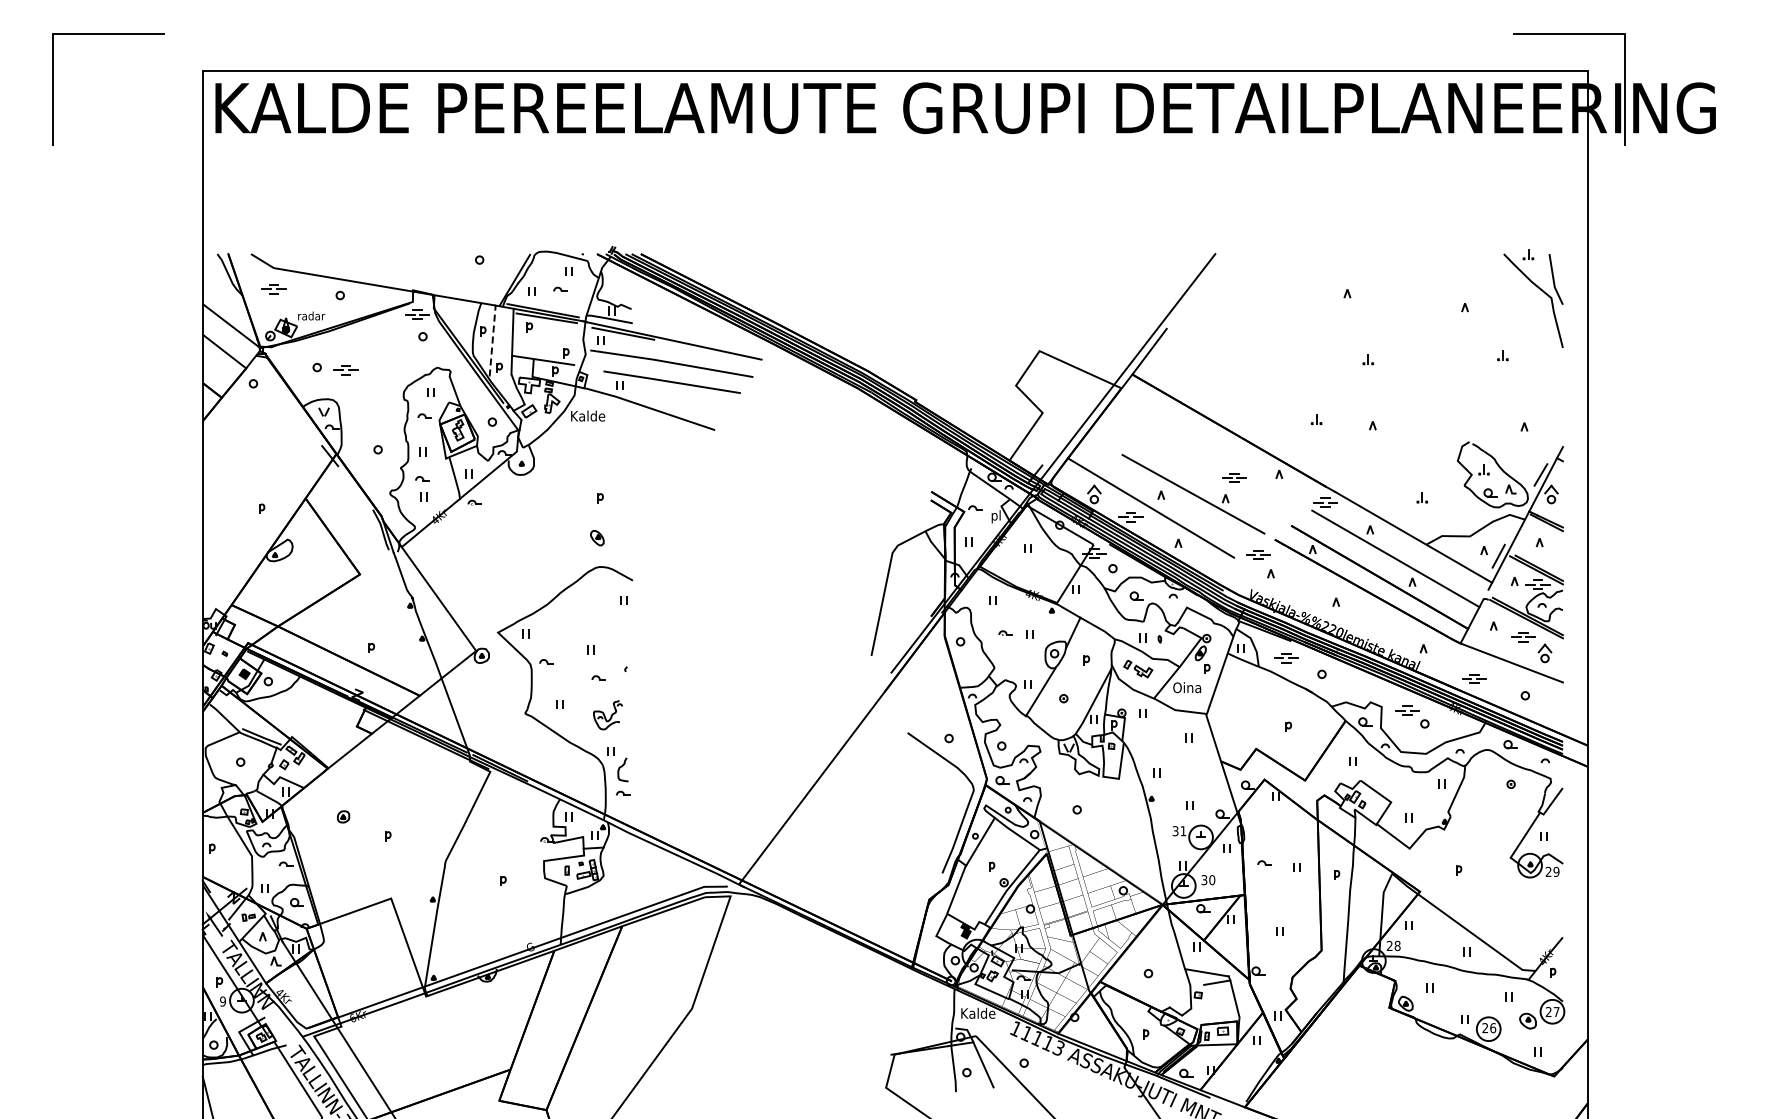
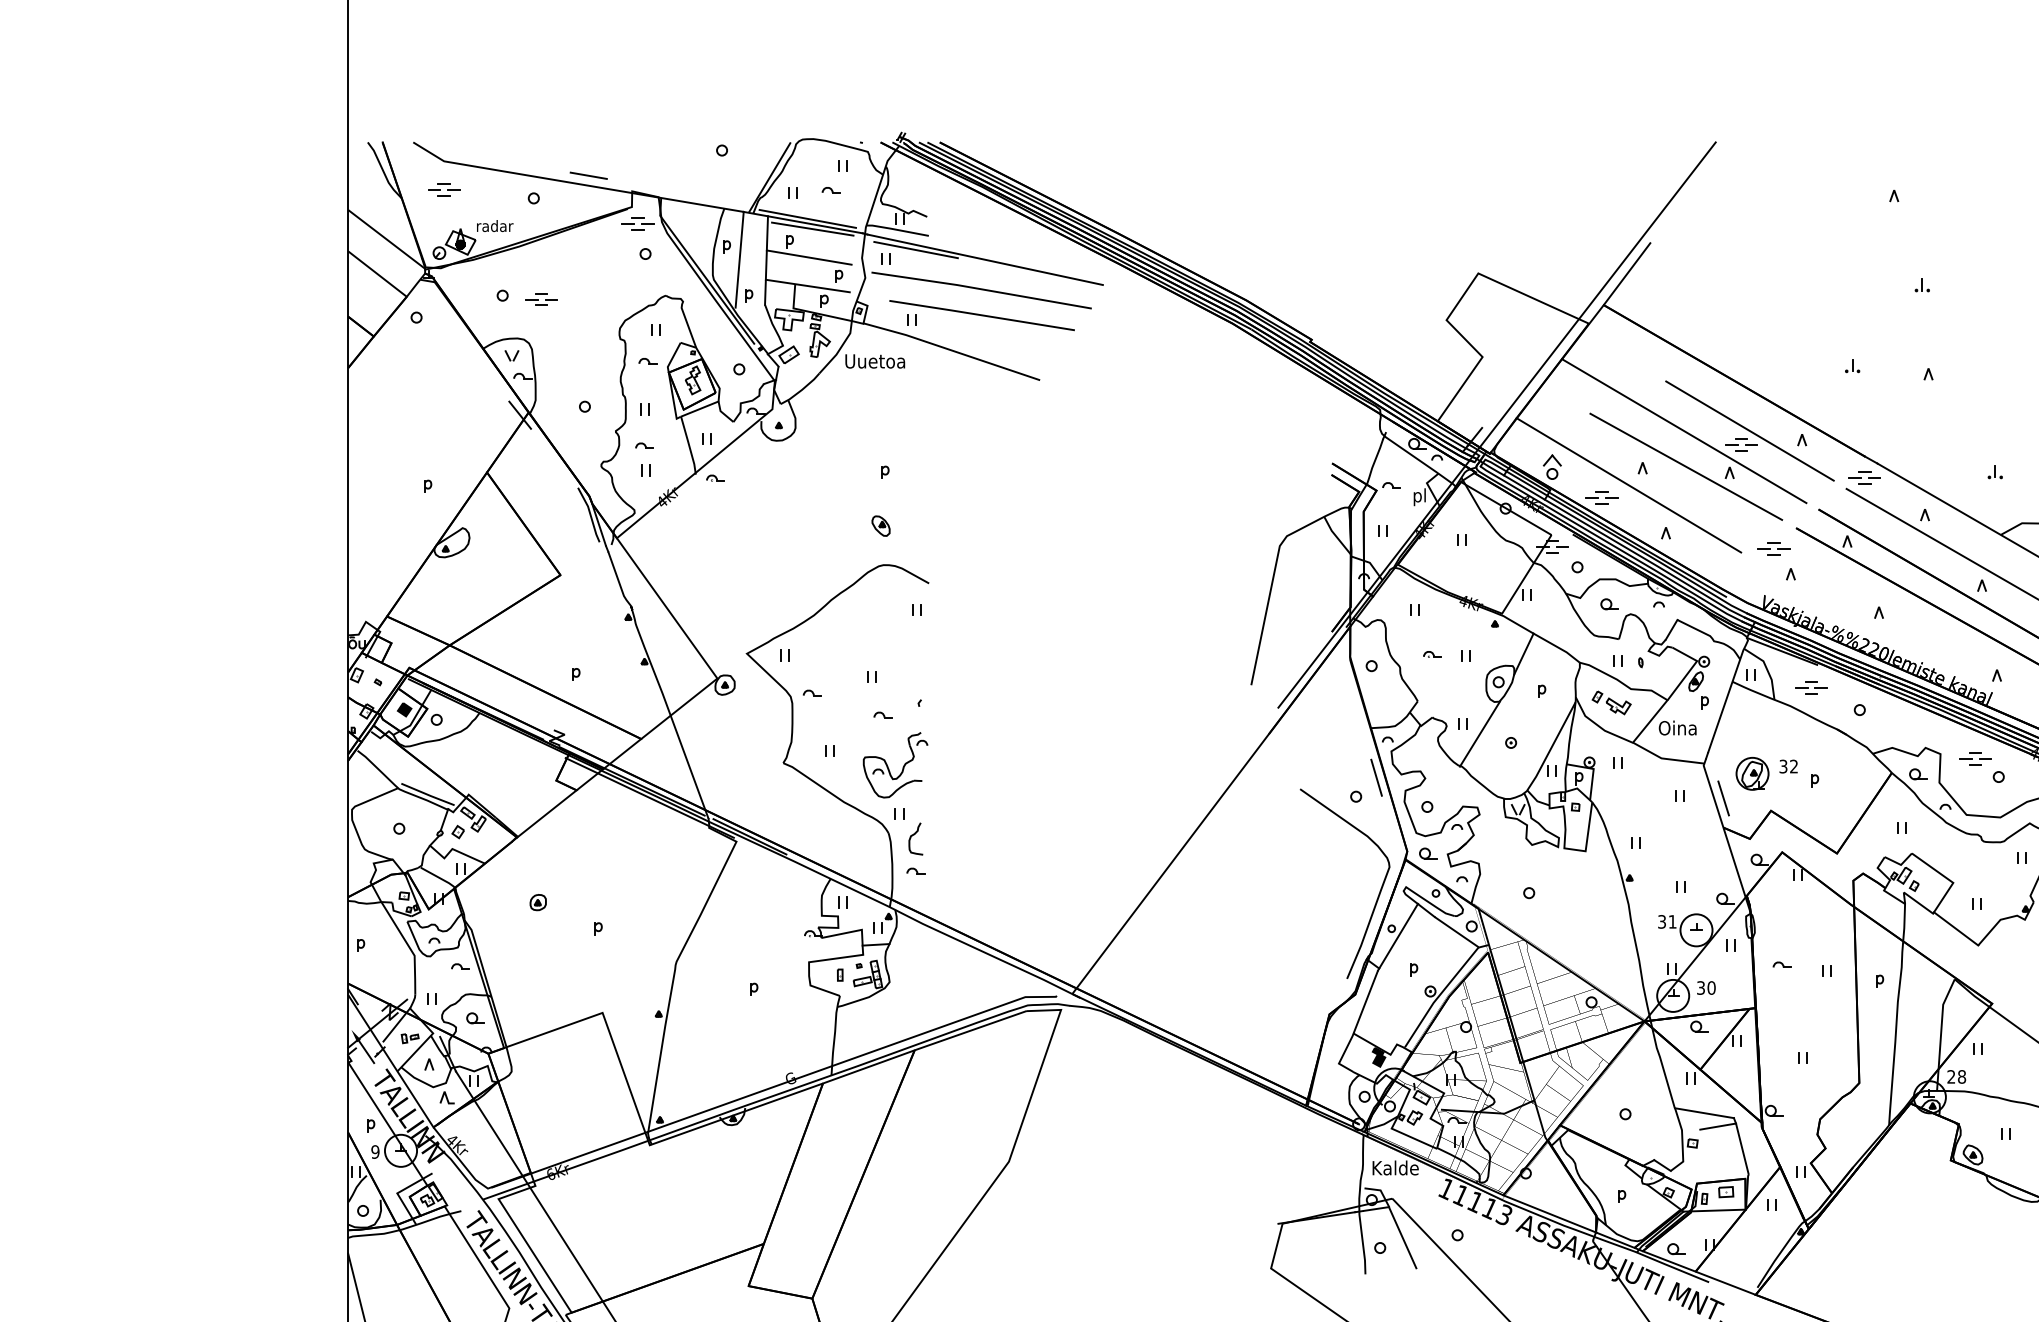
line: (380, 278) -> (588, 175), added
line: (543, 339) -> (808, 257), added
line: (492, 340) -> (739, 259), dashed -> solid
text: (593, 415) -> (875, 360), Kalde -> Uuetoa
line: (1191, 467) -> (1683, 430), added
line: (1240, 467) -> (1749, 430), added
part: (607, 714) -> (894, 764), size x1.67
part: (1252, 721) -> (1765, 773), added
line: (964, 724) -> (1376, 777), added
line: (1221, 739) -> (1724, 798), added

